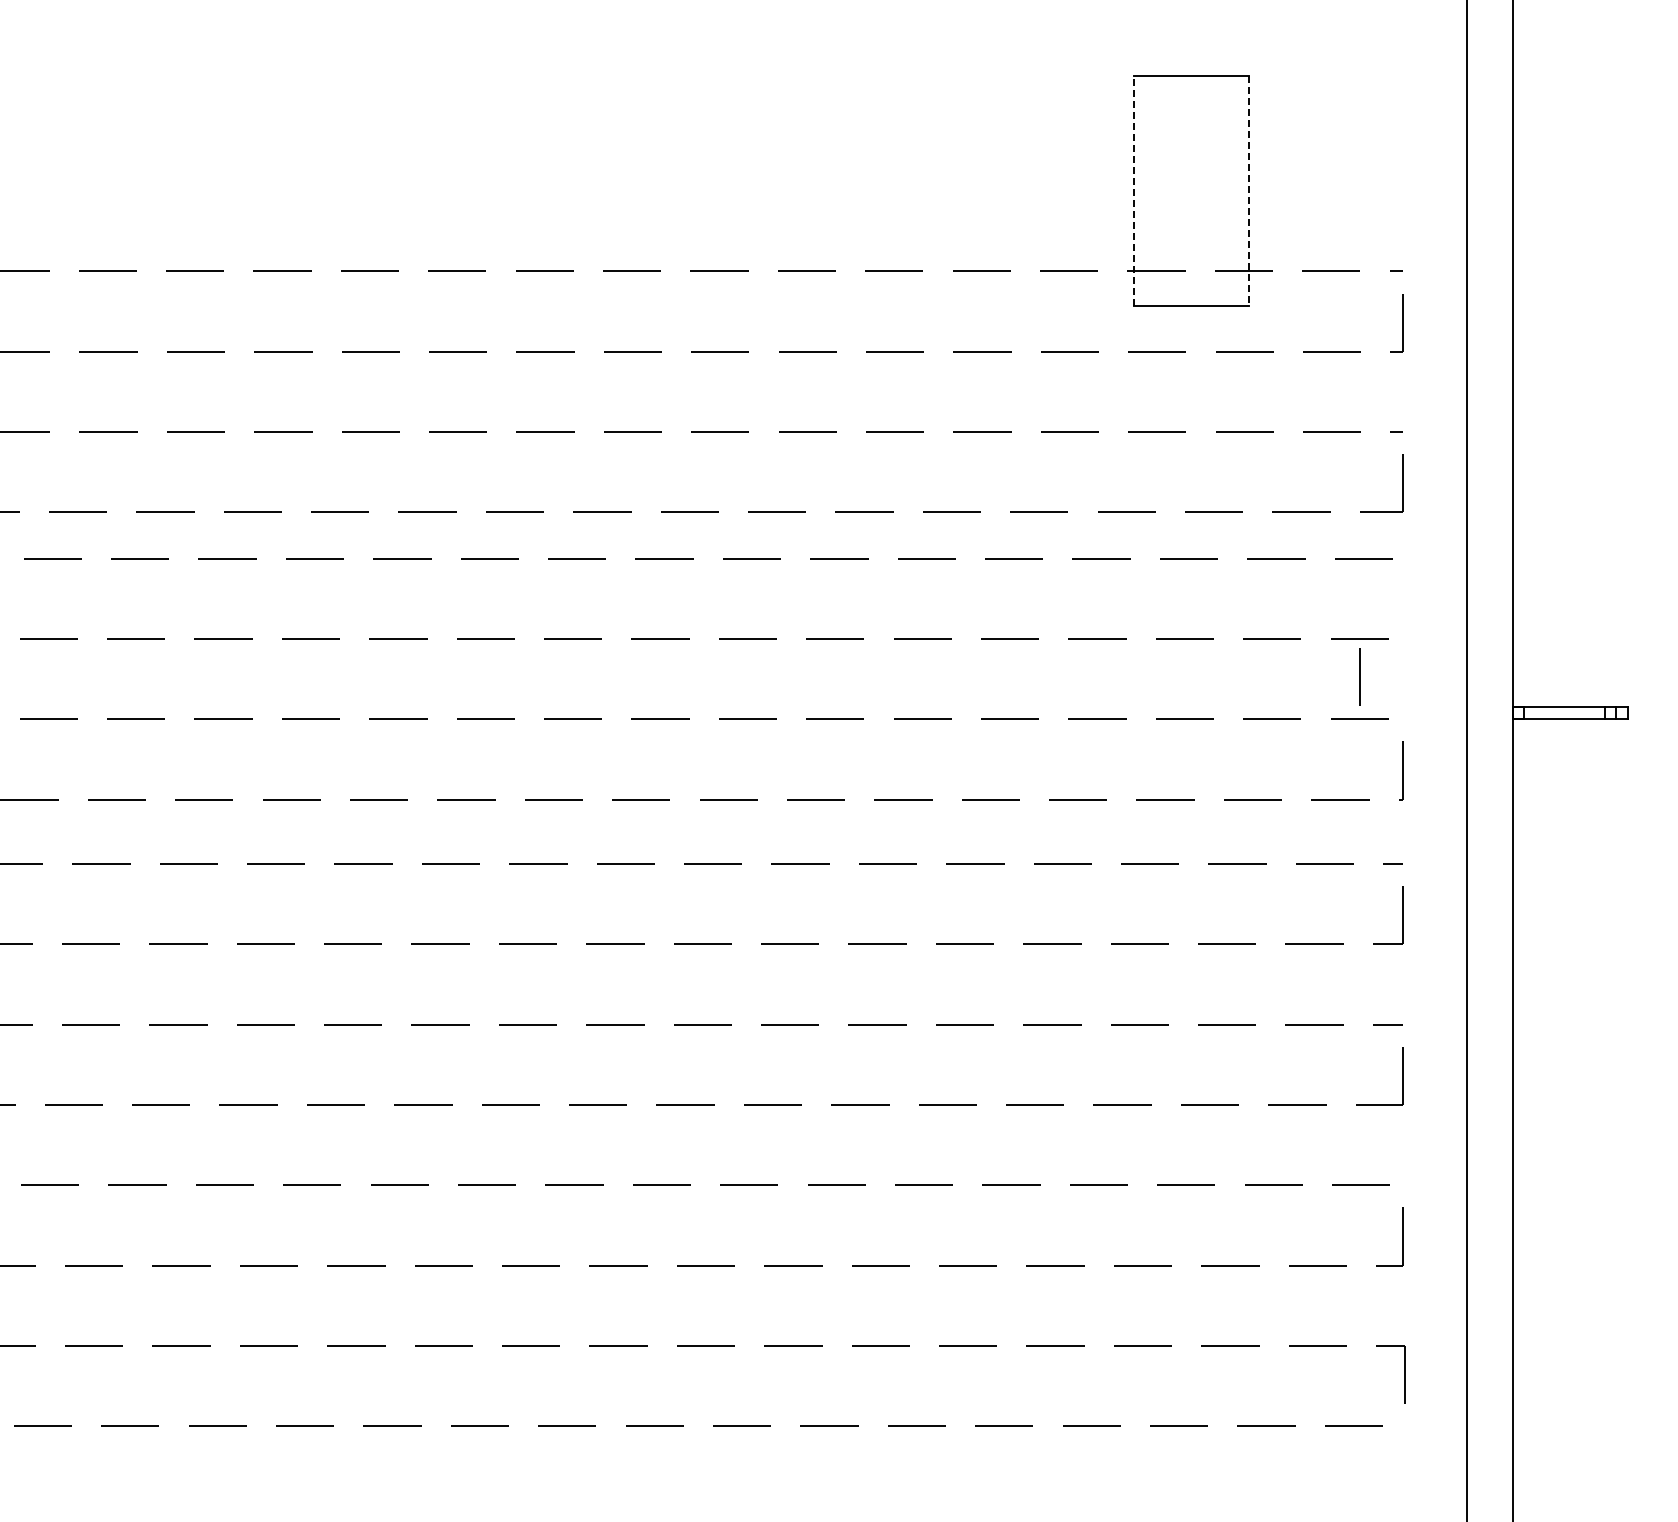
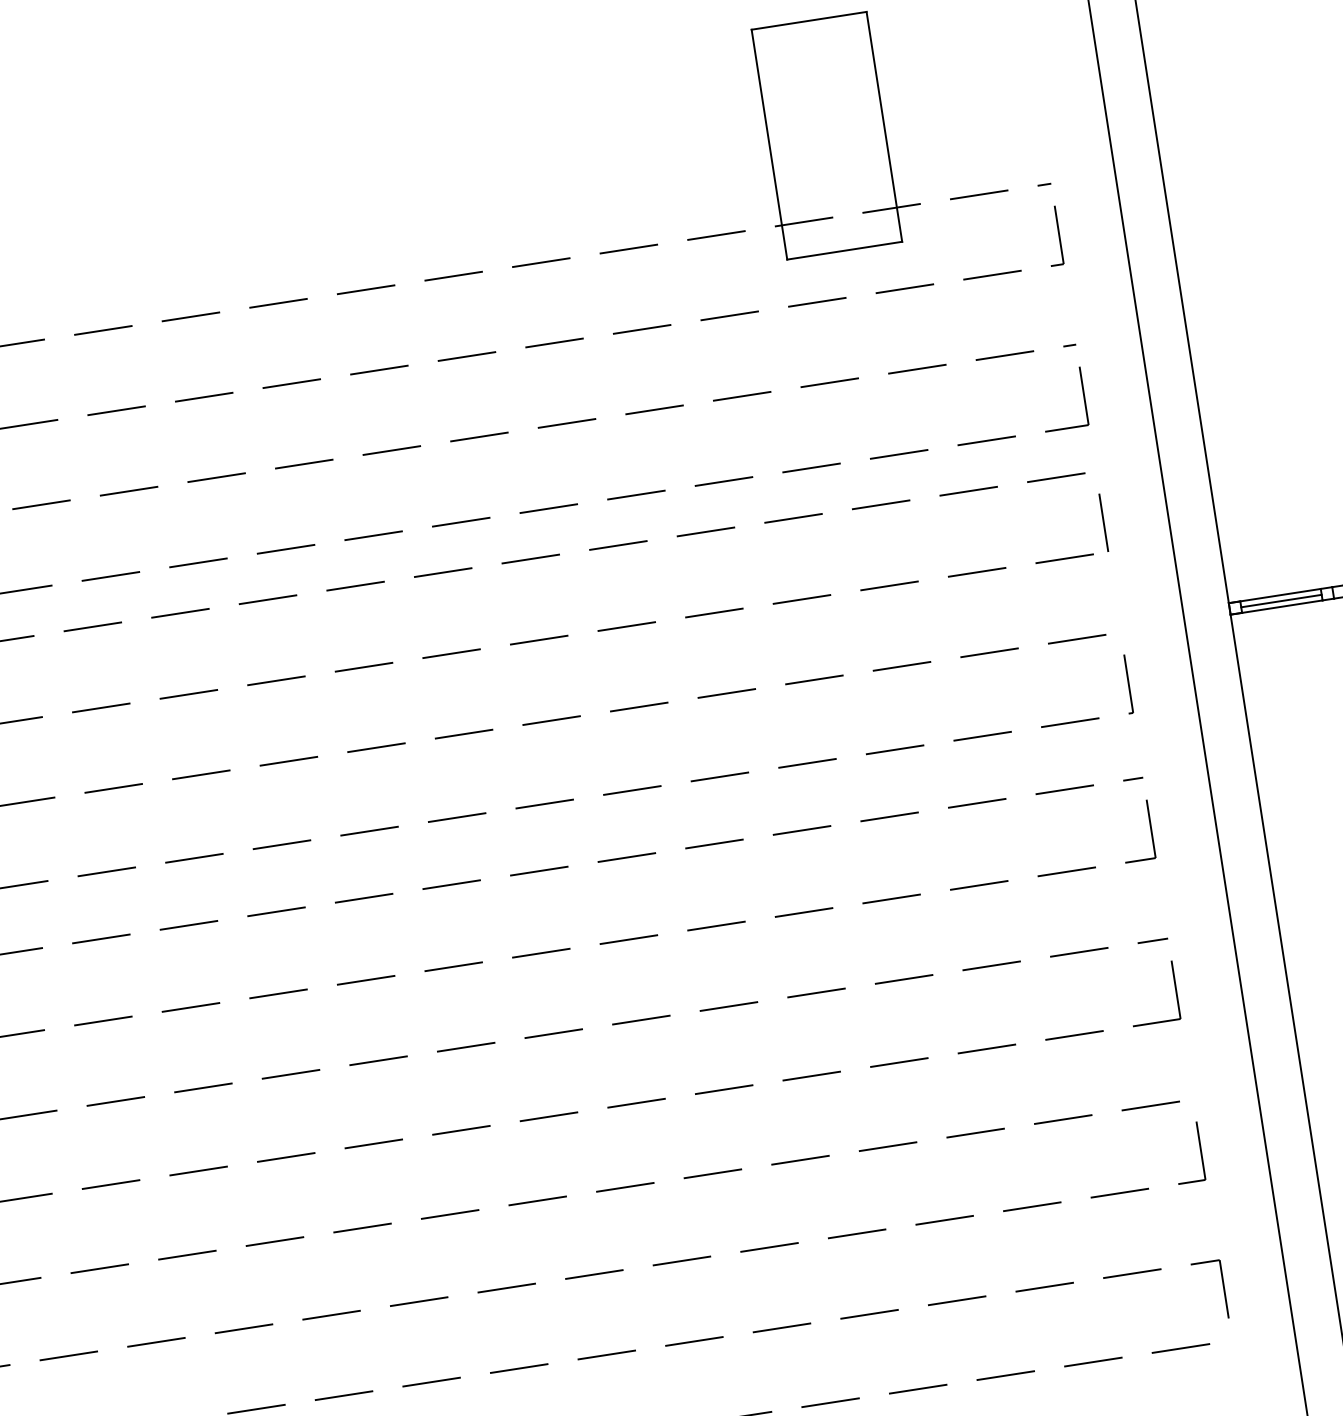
line: (1134, 190) -> (769, 144), dashed -> solid
line: (1249, 190) -> (884, 126), dashed -> solid
line: (1359, 676) -> (1102, 522), moved
line: (1564, 712) -> (1281, 600), added

